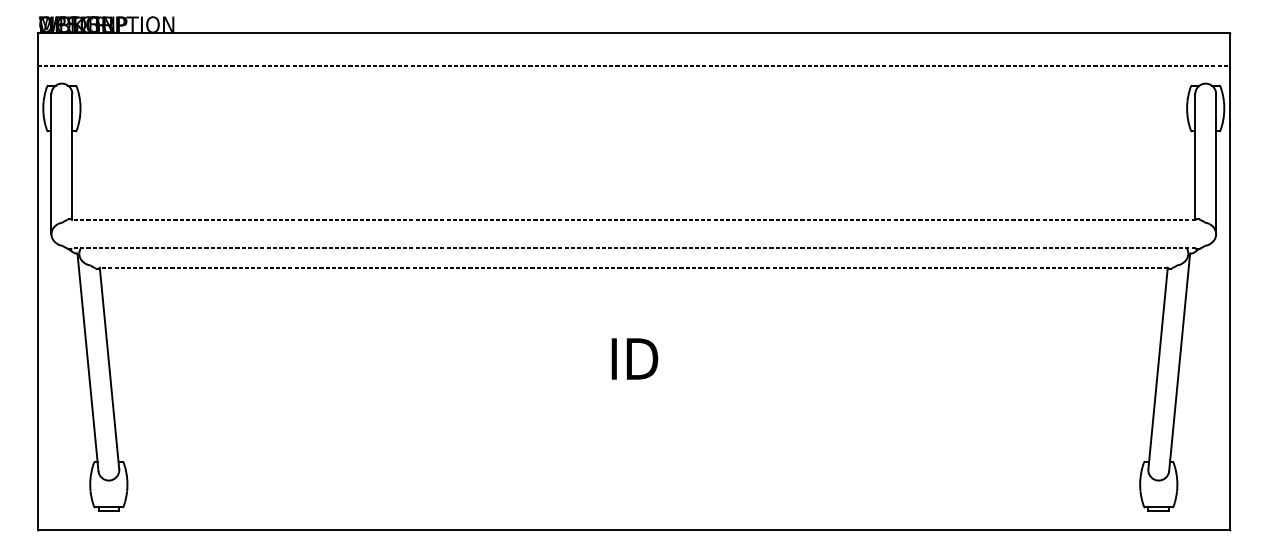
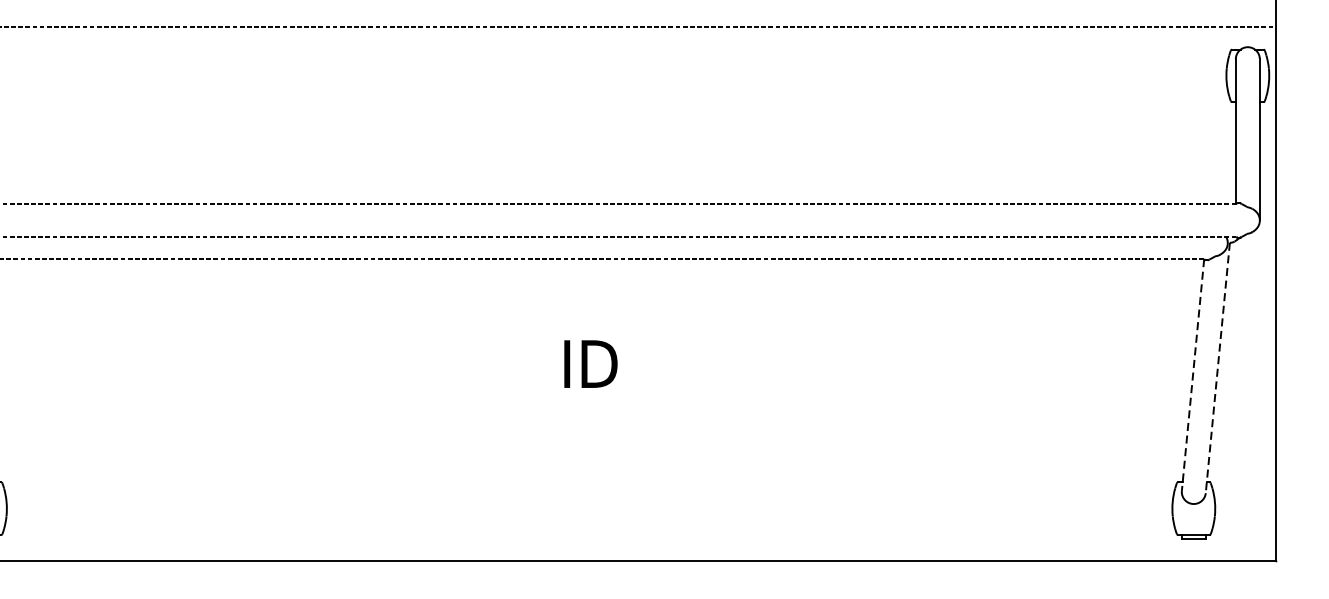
line: (1179, 362) -> (1217, 368), solid -> dashed
line: (1158, 368) -> (1193, 375), solid -> dashed

